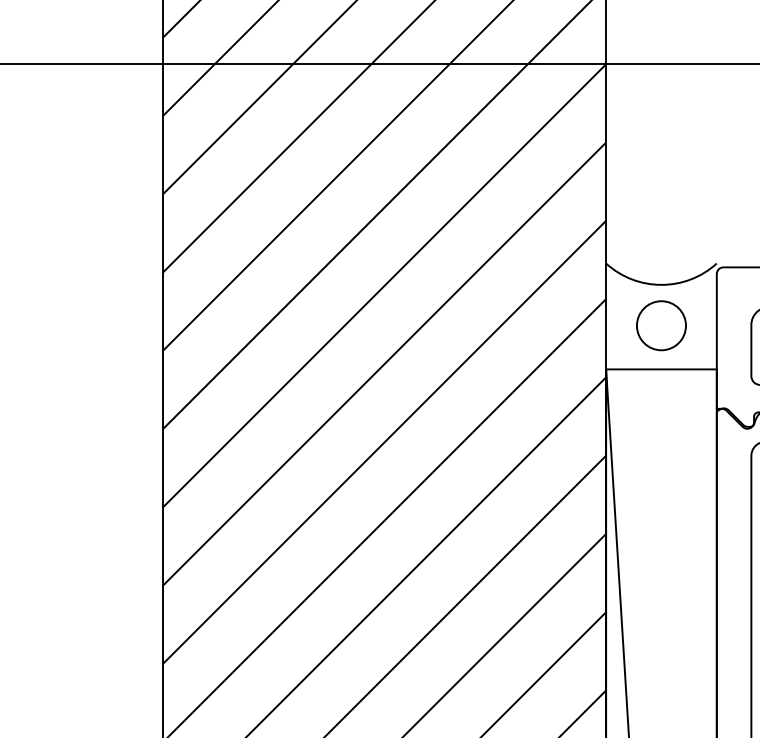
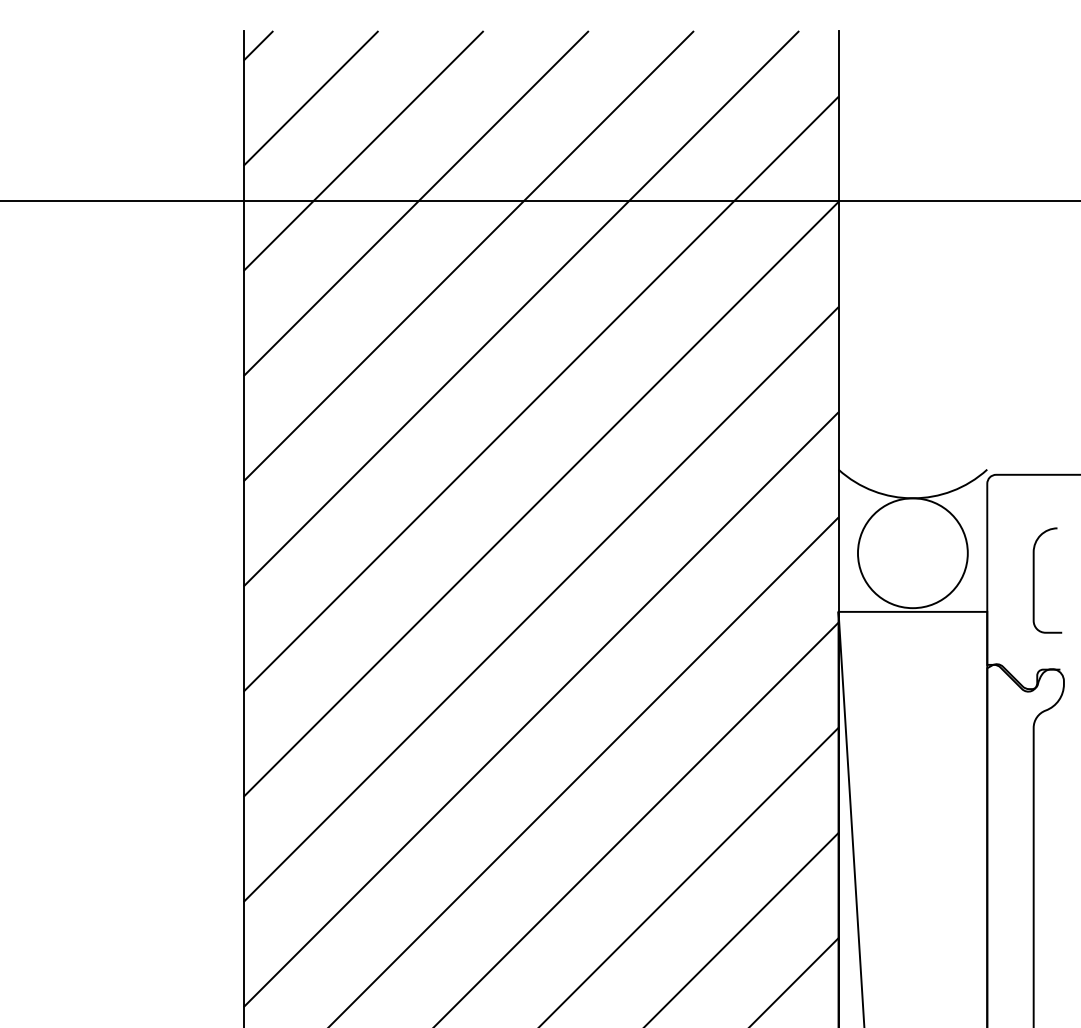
circle: (661, 325) -> (912, 553), size x1.67

